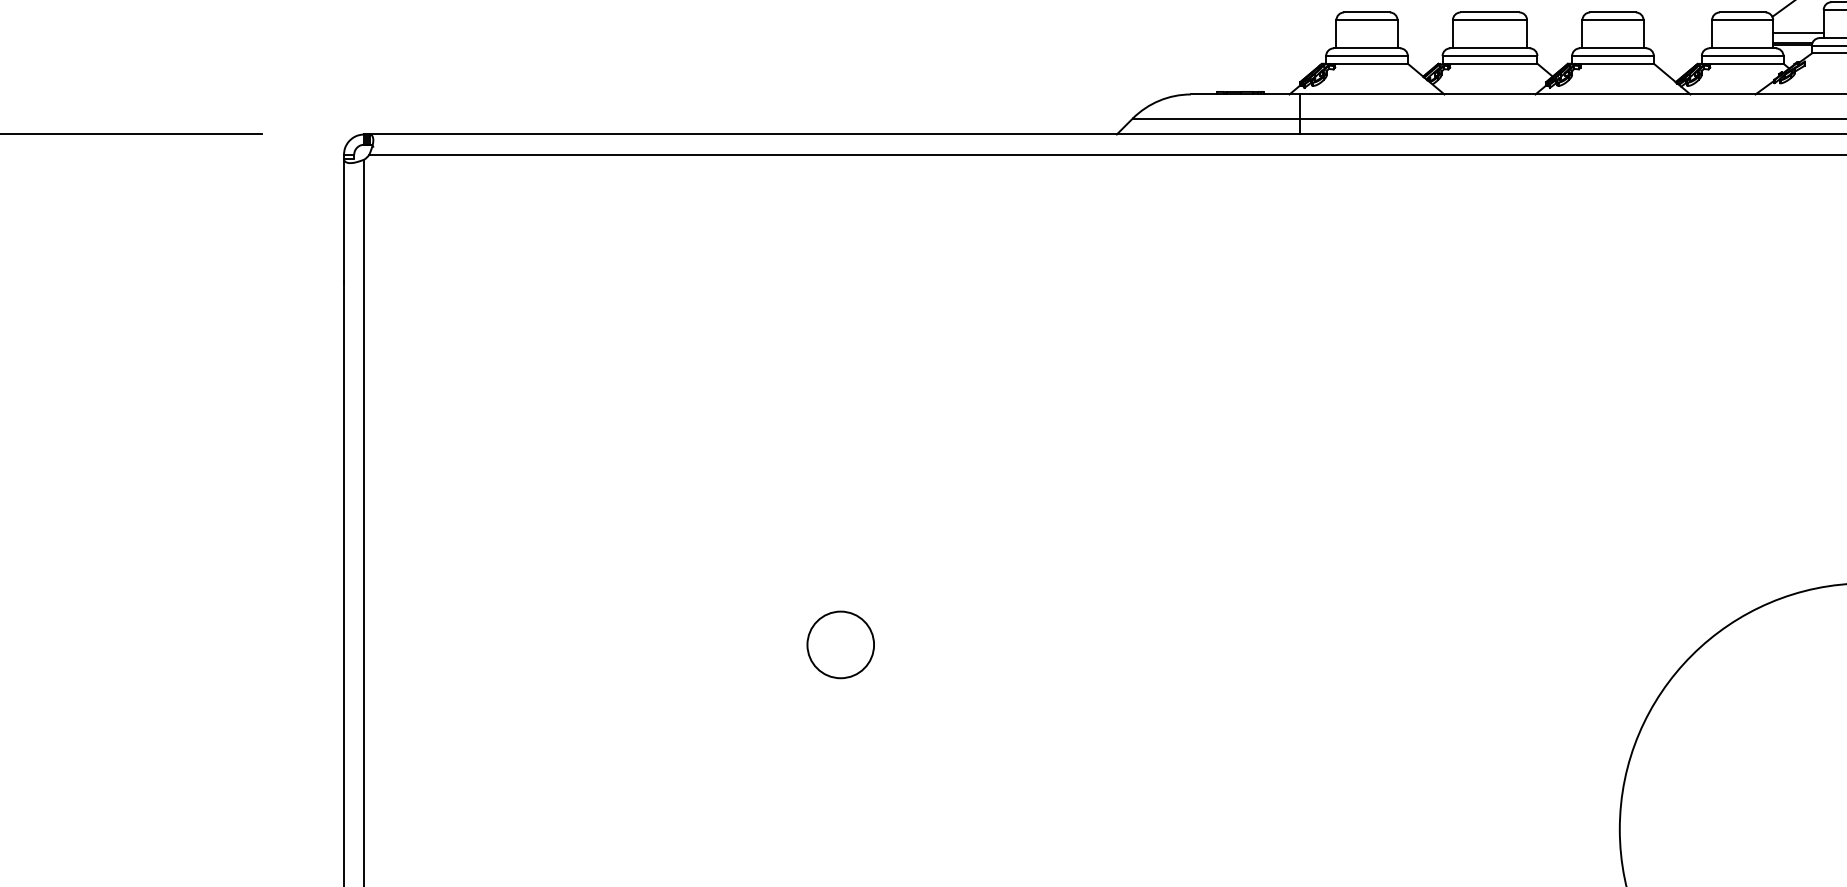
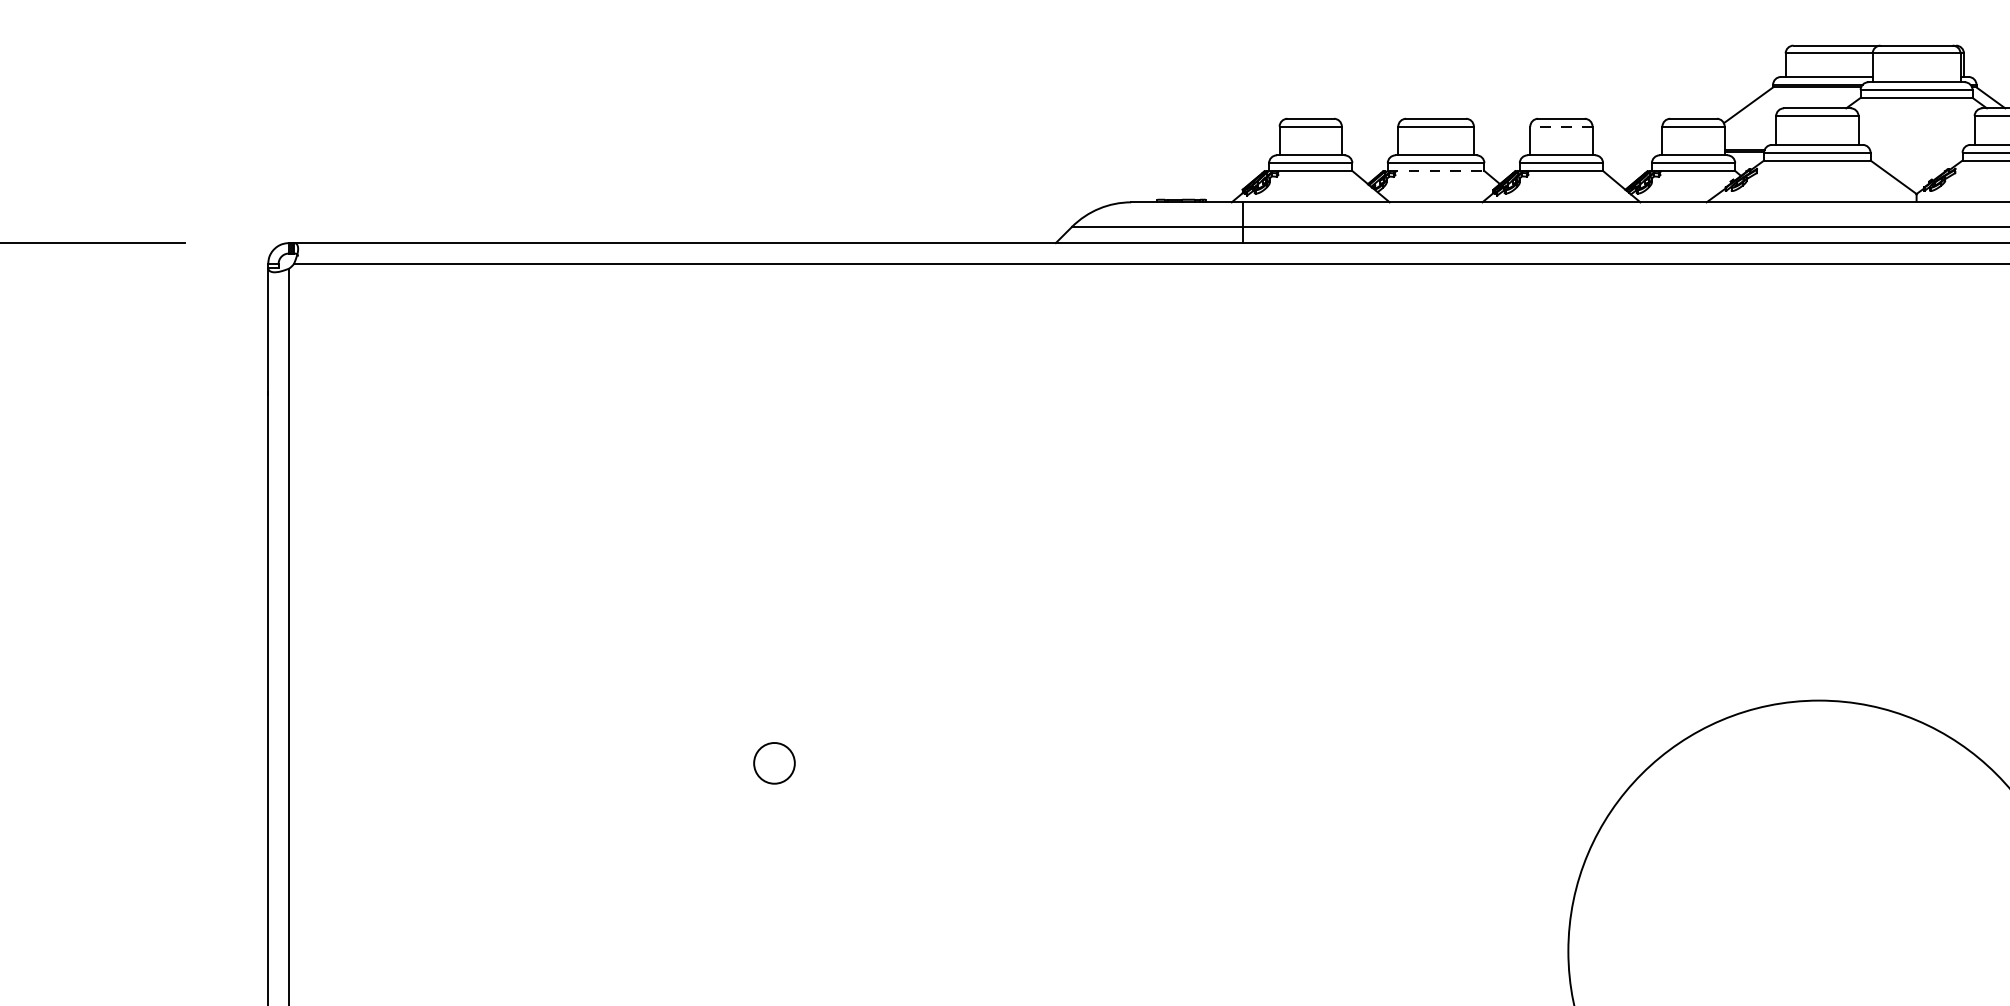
line: (1612, 20) -> (1560, 126), solid -> dashed
line: (1798, 32) -> (1750, 139), removed
line: (1490, 64) -> (1436, 171), solid -> dashed
circle: (840, 645) -> (774, 763), size x0.6

